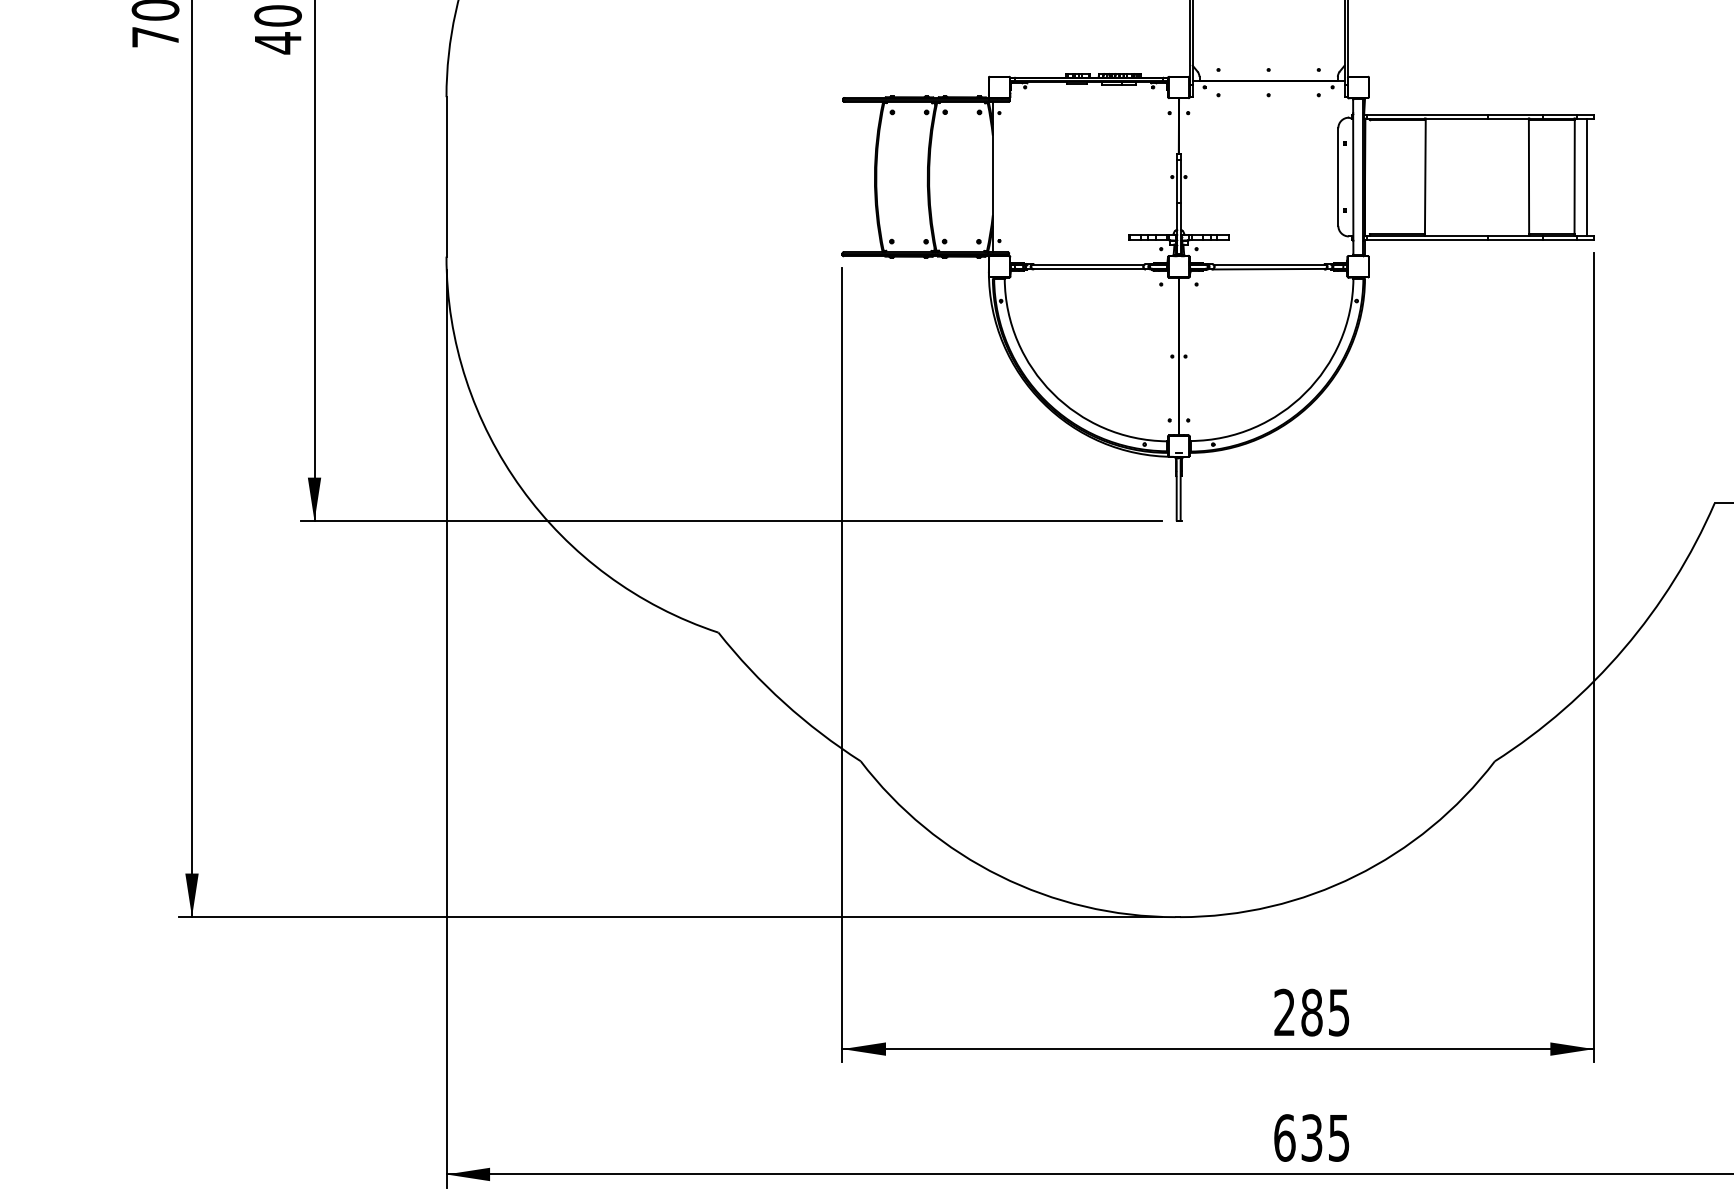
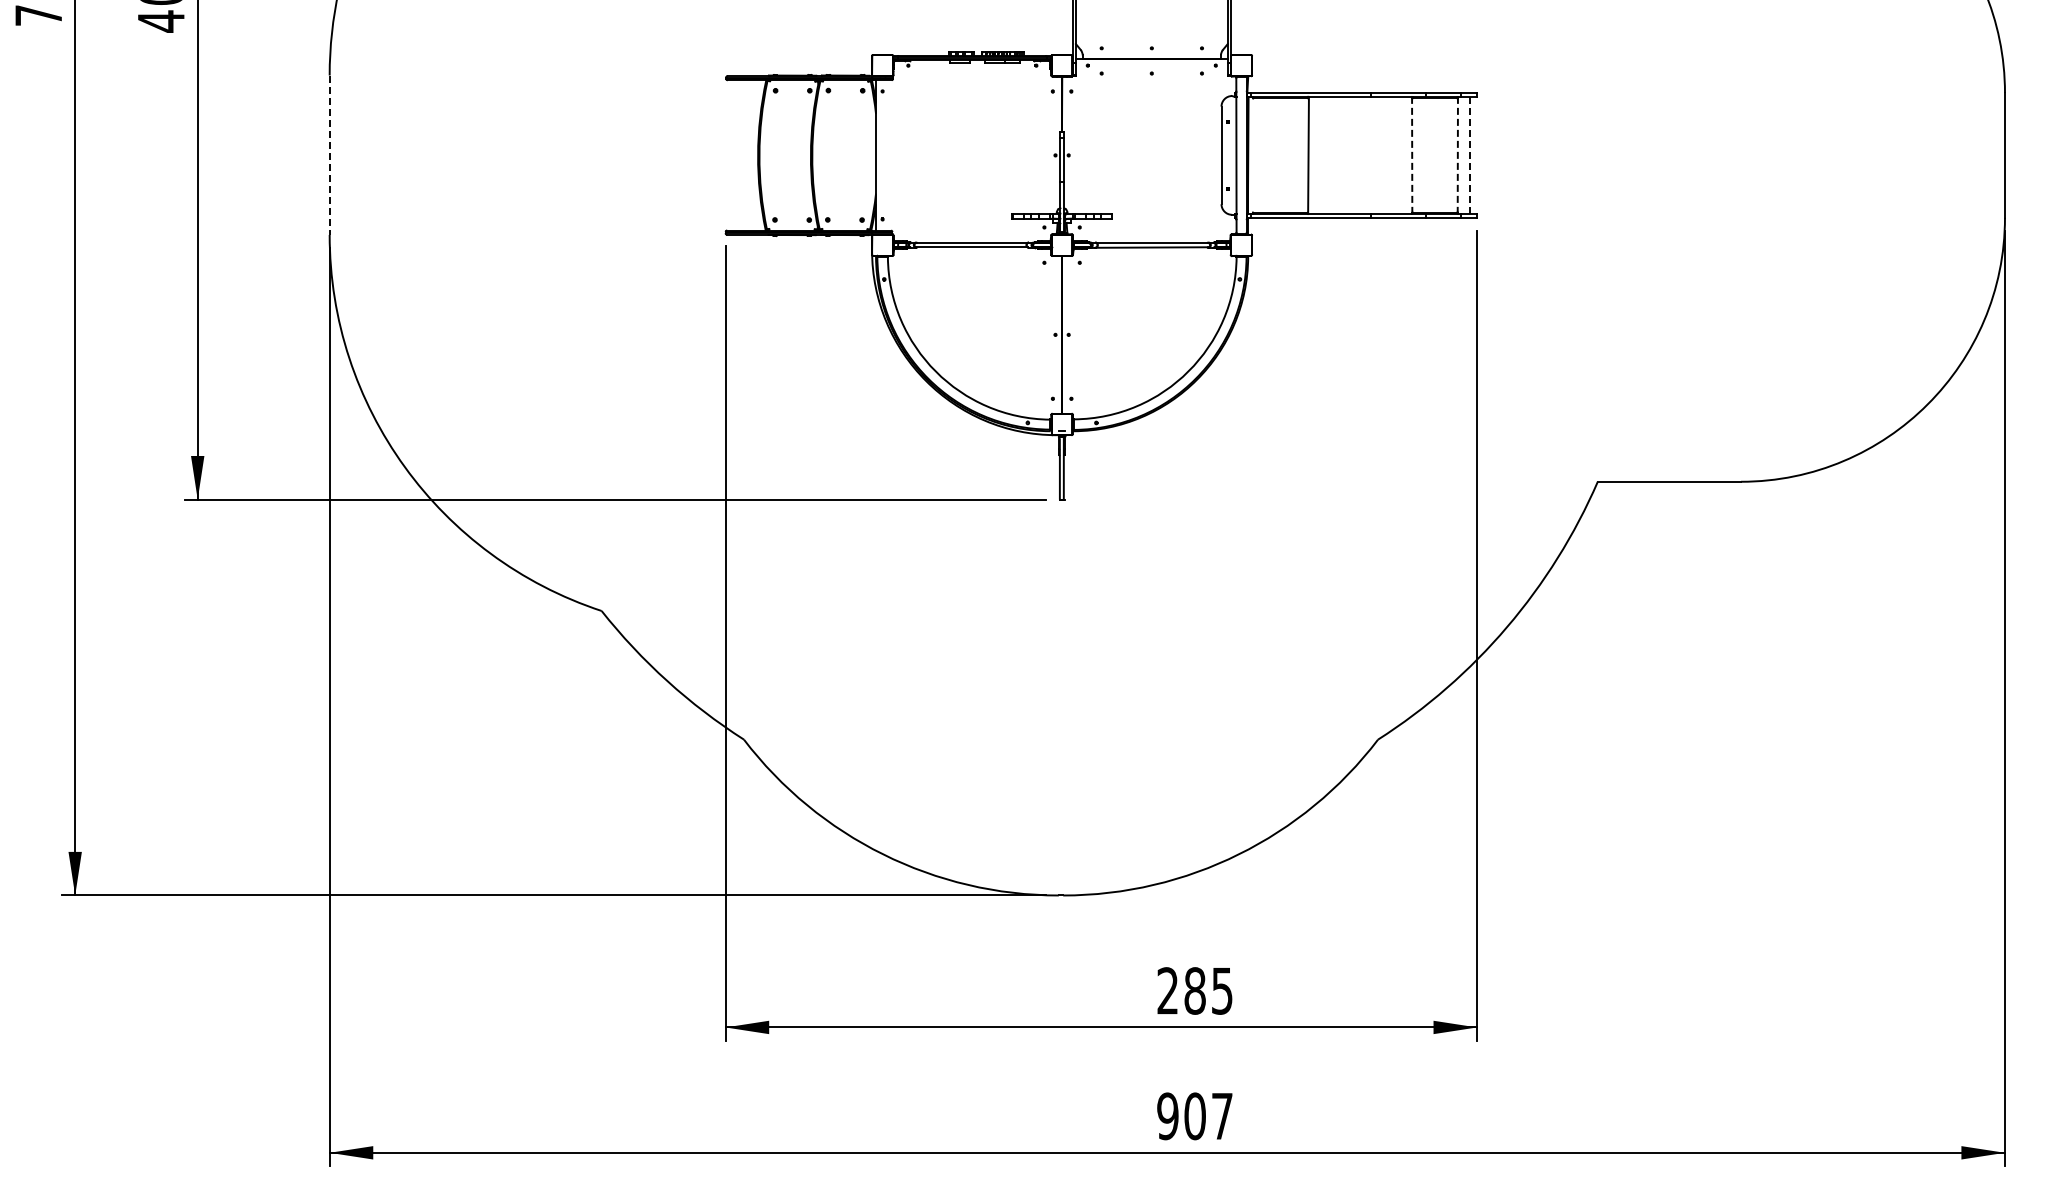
line: (1529, 176) -> (1412, 154), solid -> dashed
line: (1574, 176) -> (1457, 154), solid -> dashed
line: (1587, 176) -> (1470, 154), solid -> dashed
line: (446, 177) -> (329, 155), solid -> dashed
text: (1311, 1138) -> (1194, 1116), 635 -> 907

